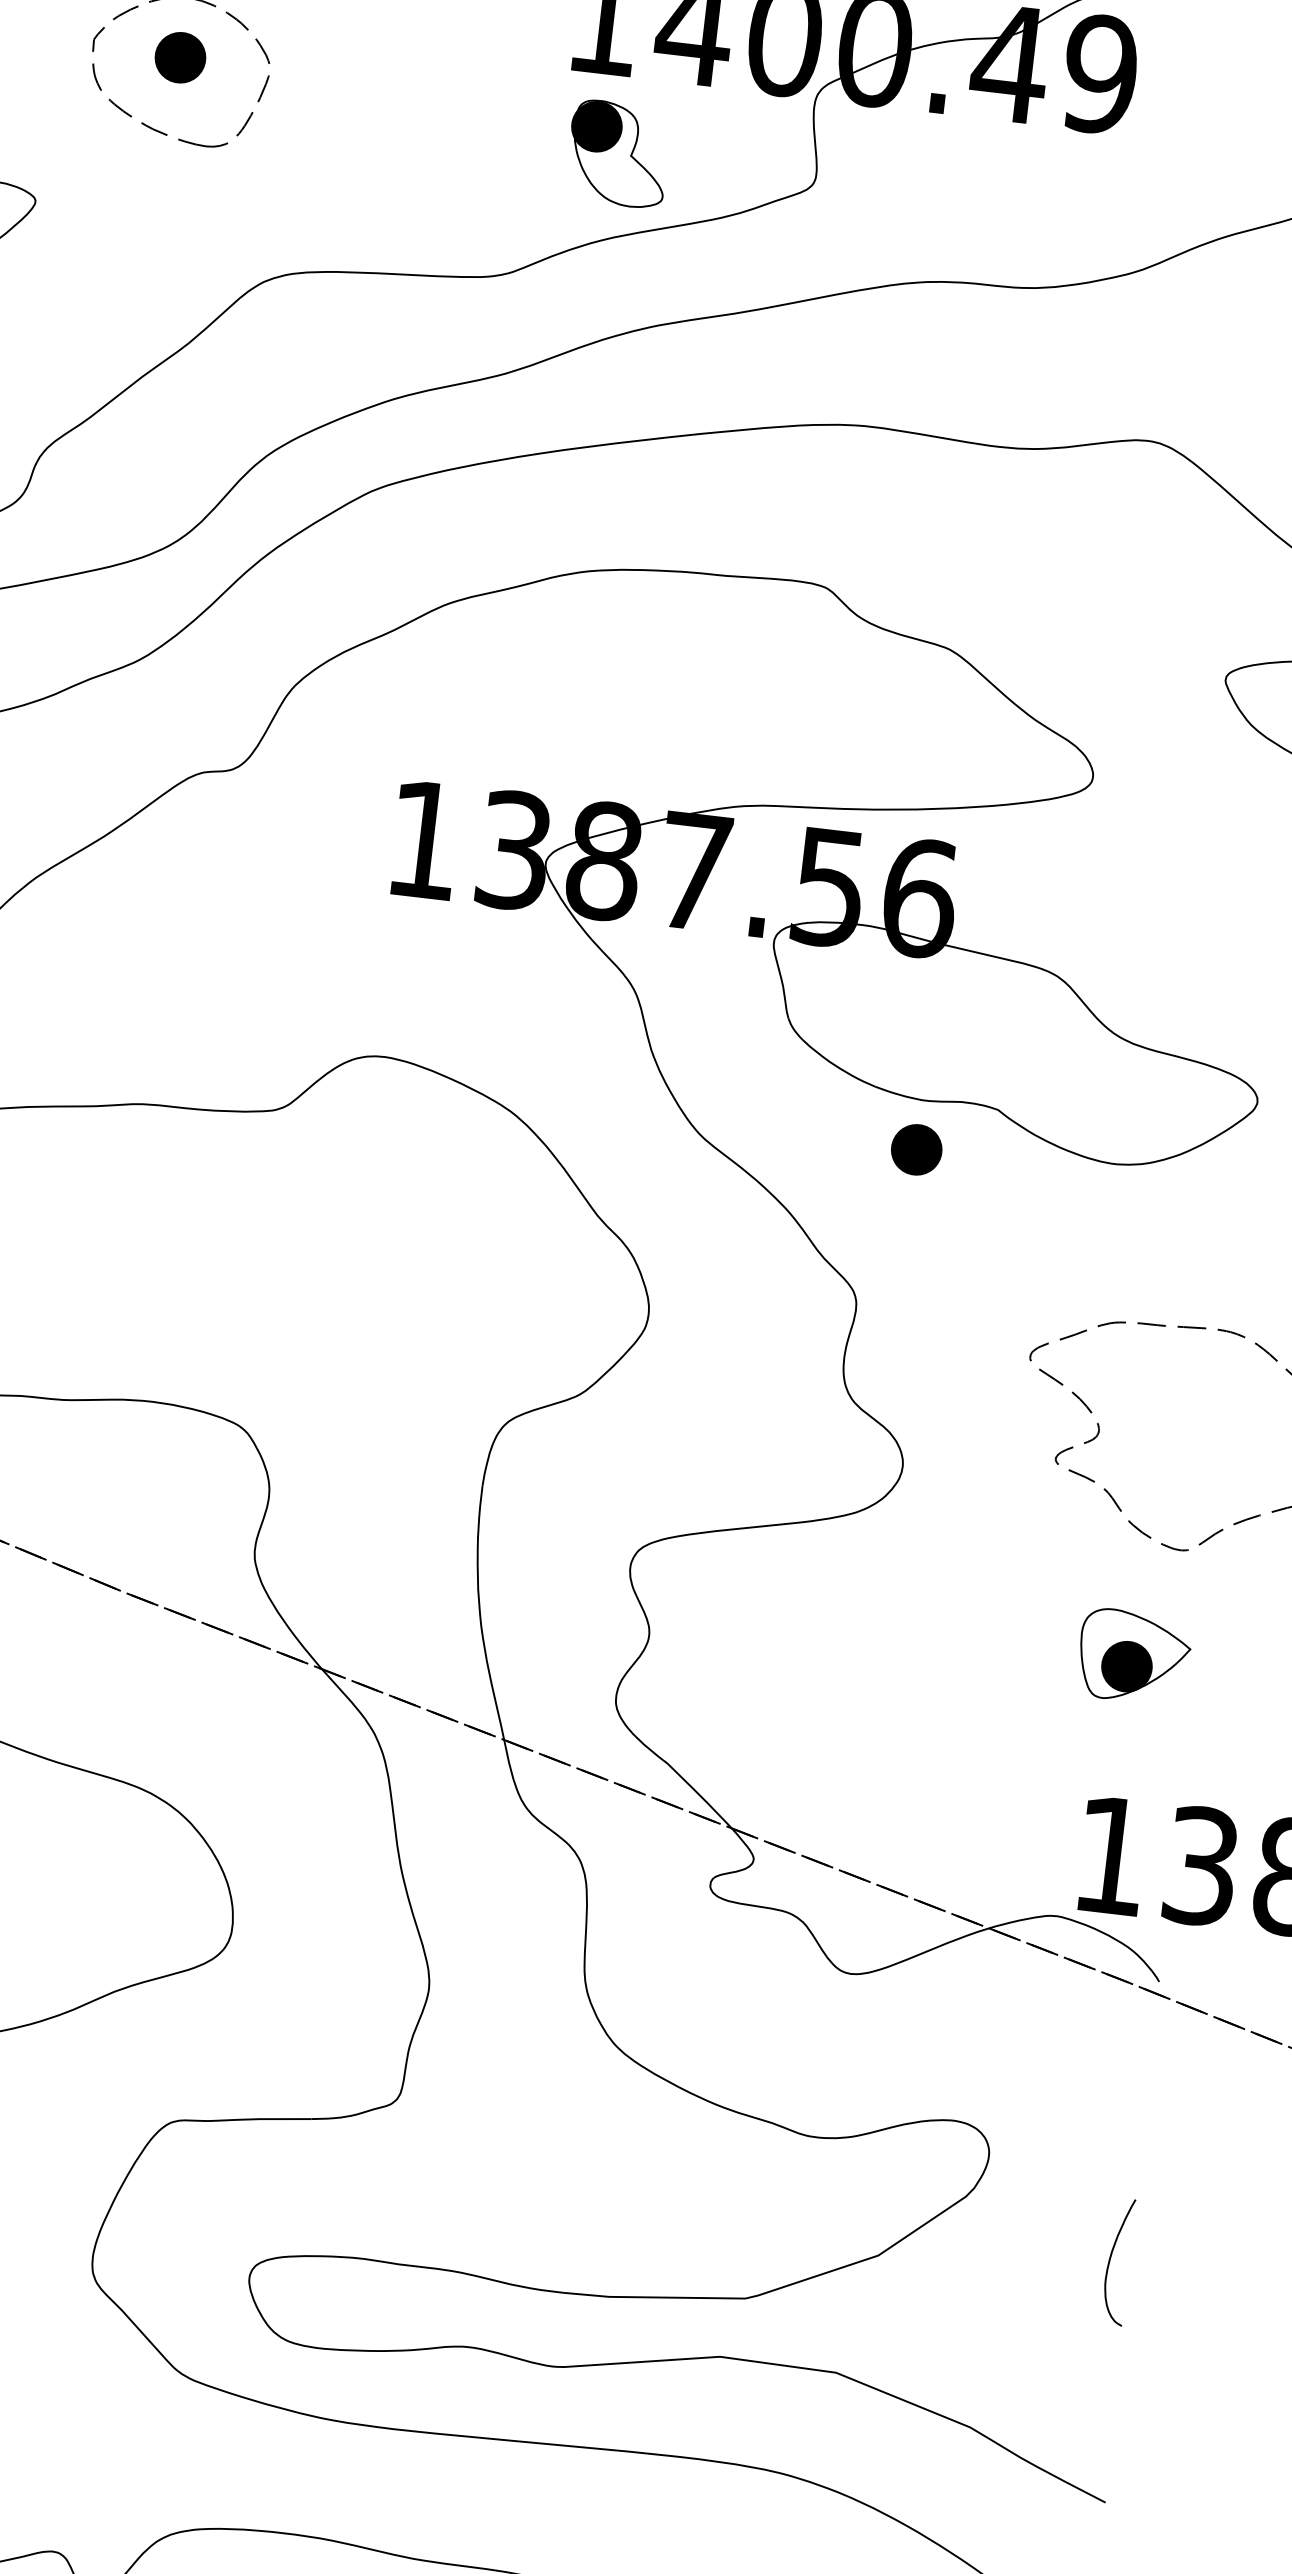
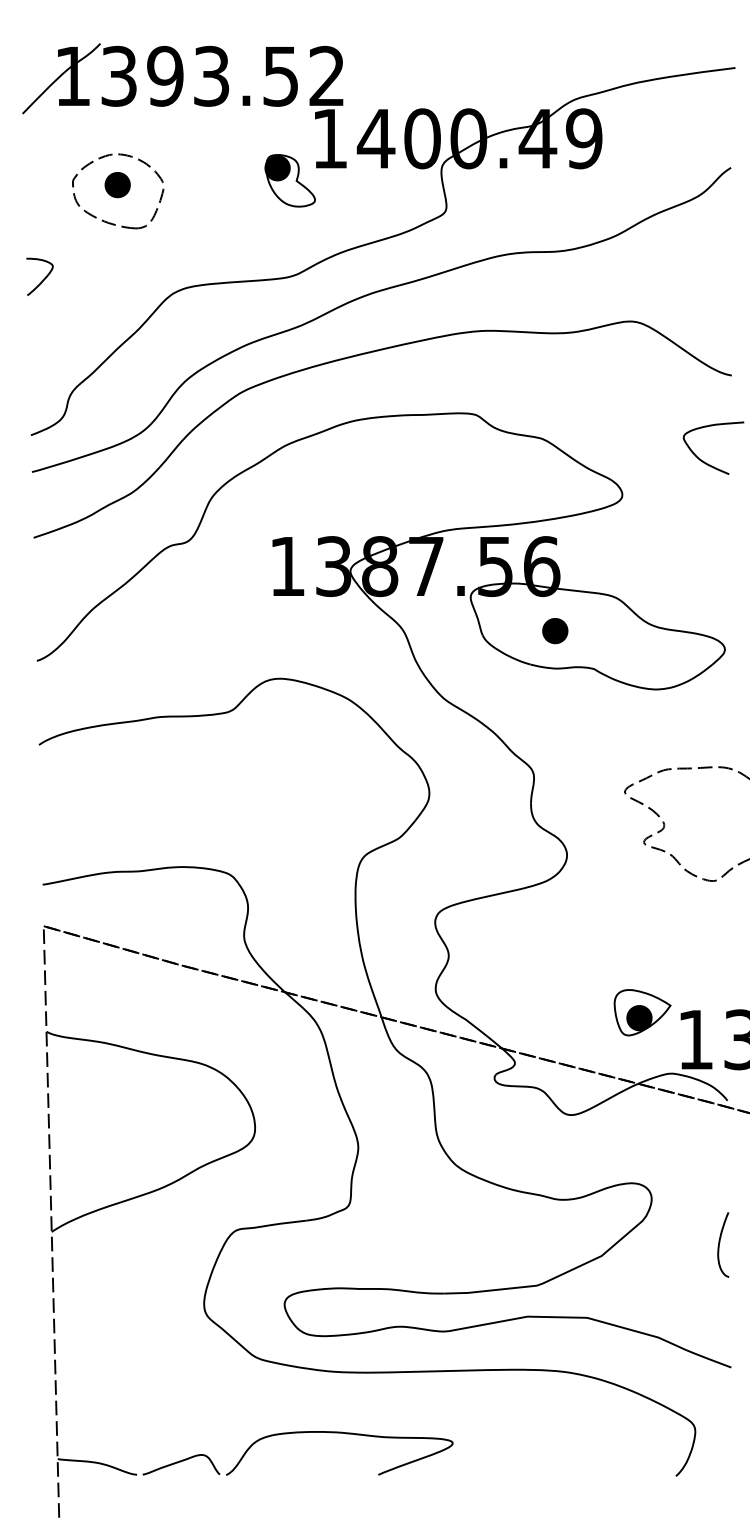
part: (617, 153) -> (289, 180), moved
part: (916, 1150) -> (555, 631), moved
part: (1134, 1656) -> (642, 1012), moved

